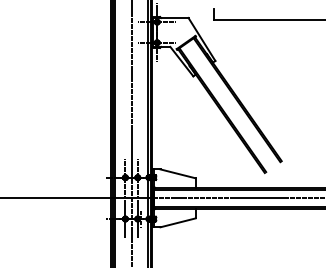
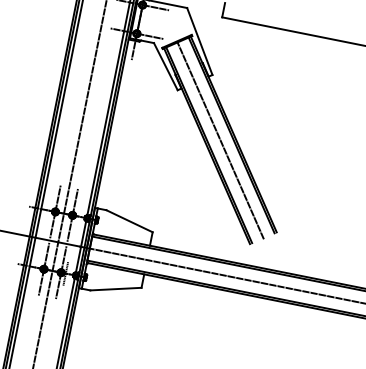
line: (229, 104) -> (220, 139), added

